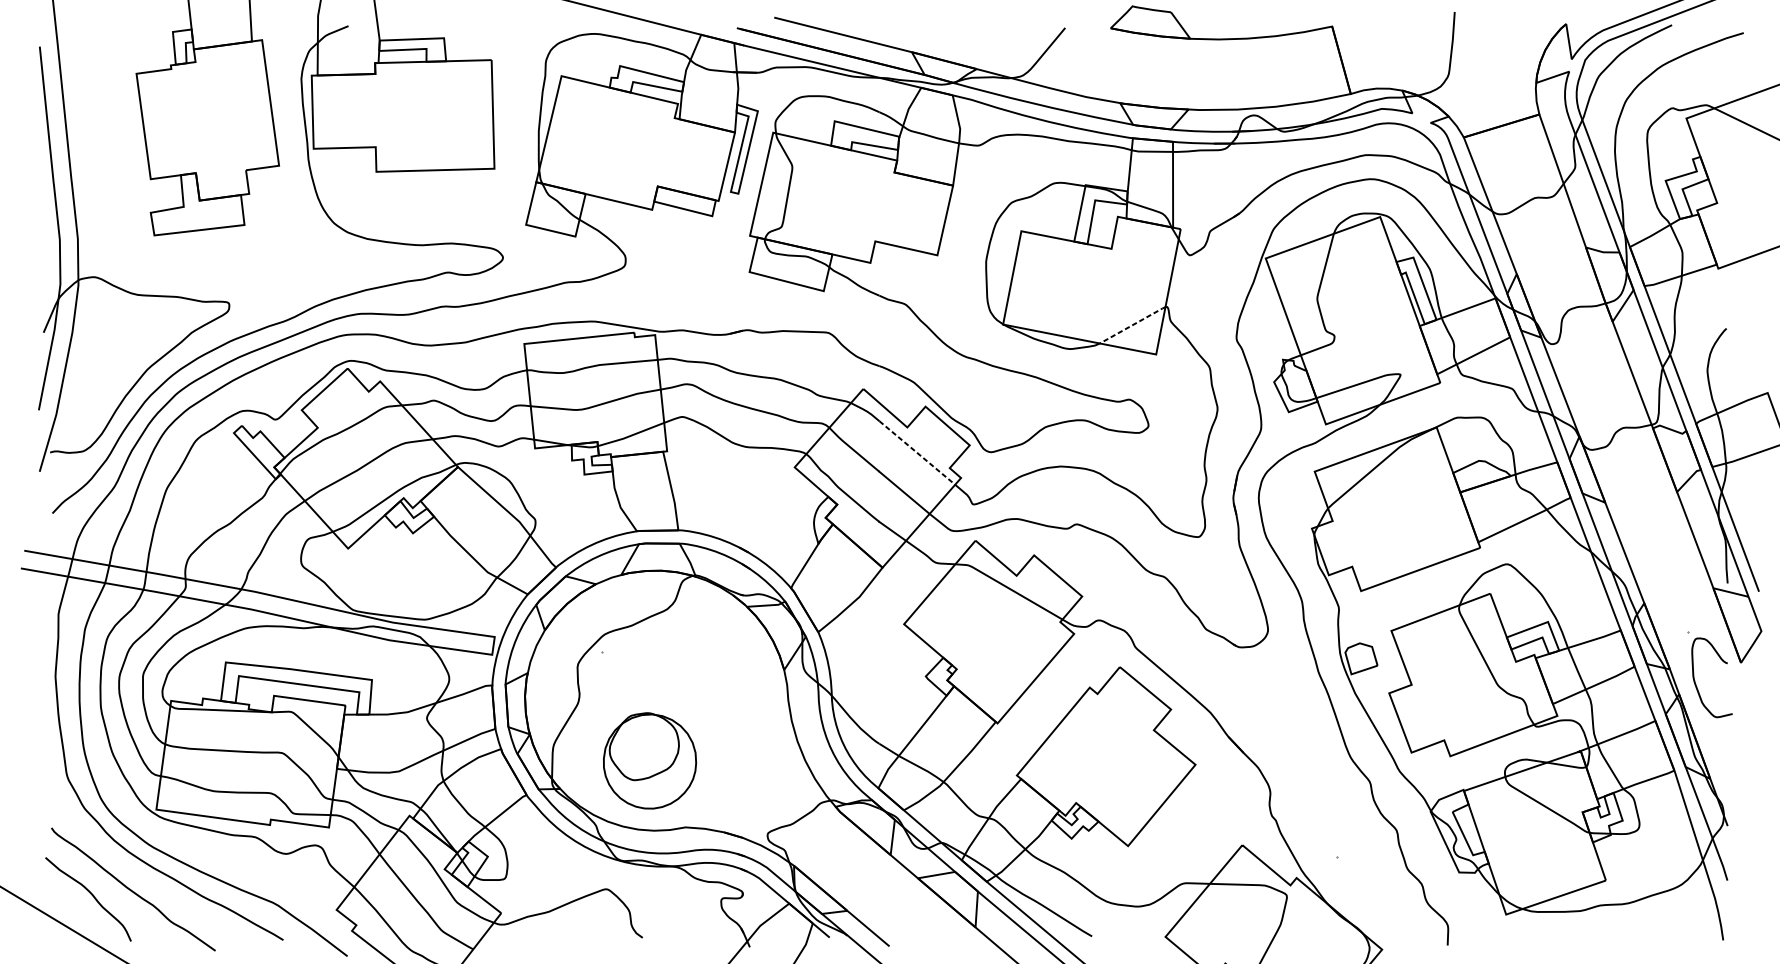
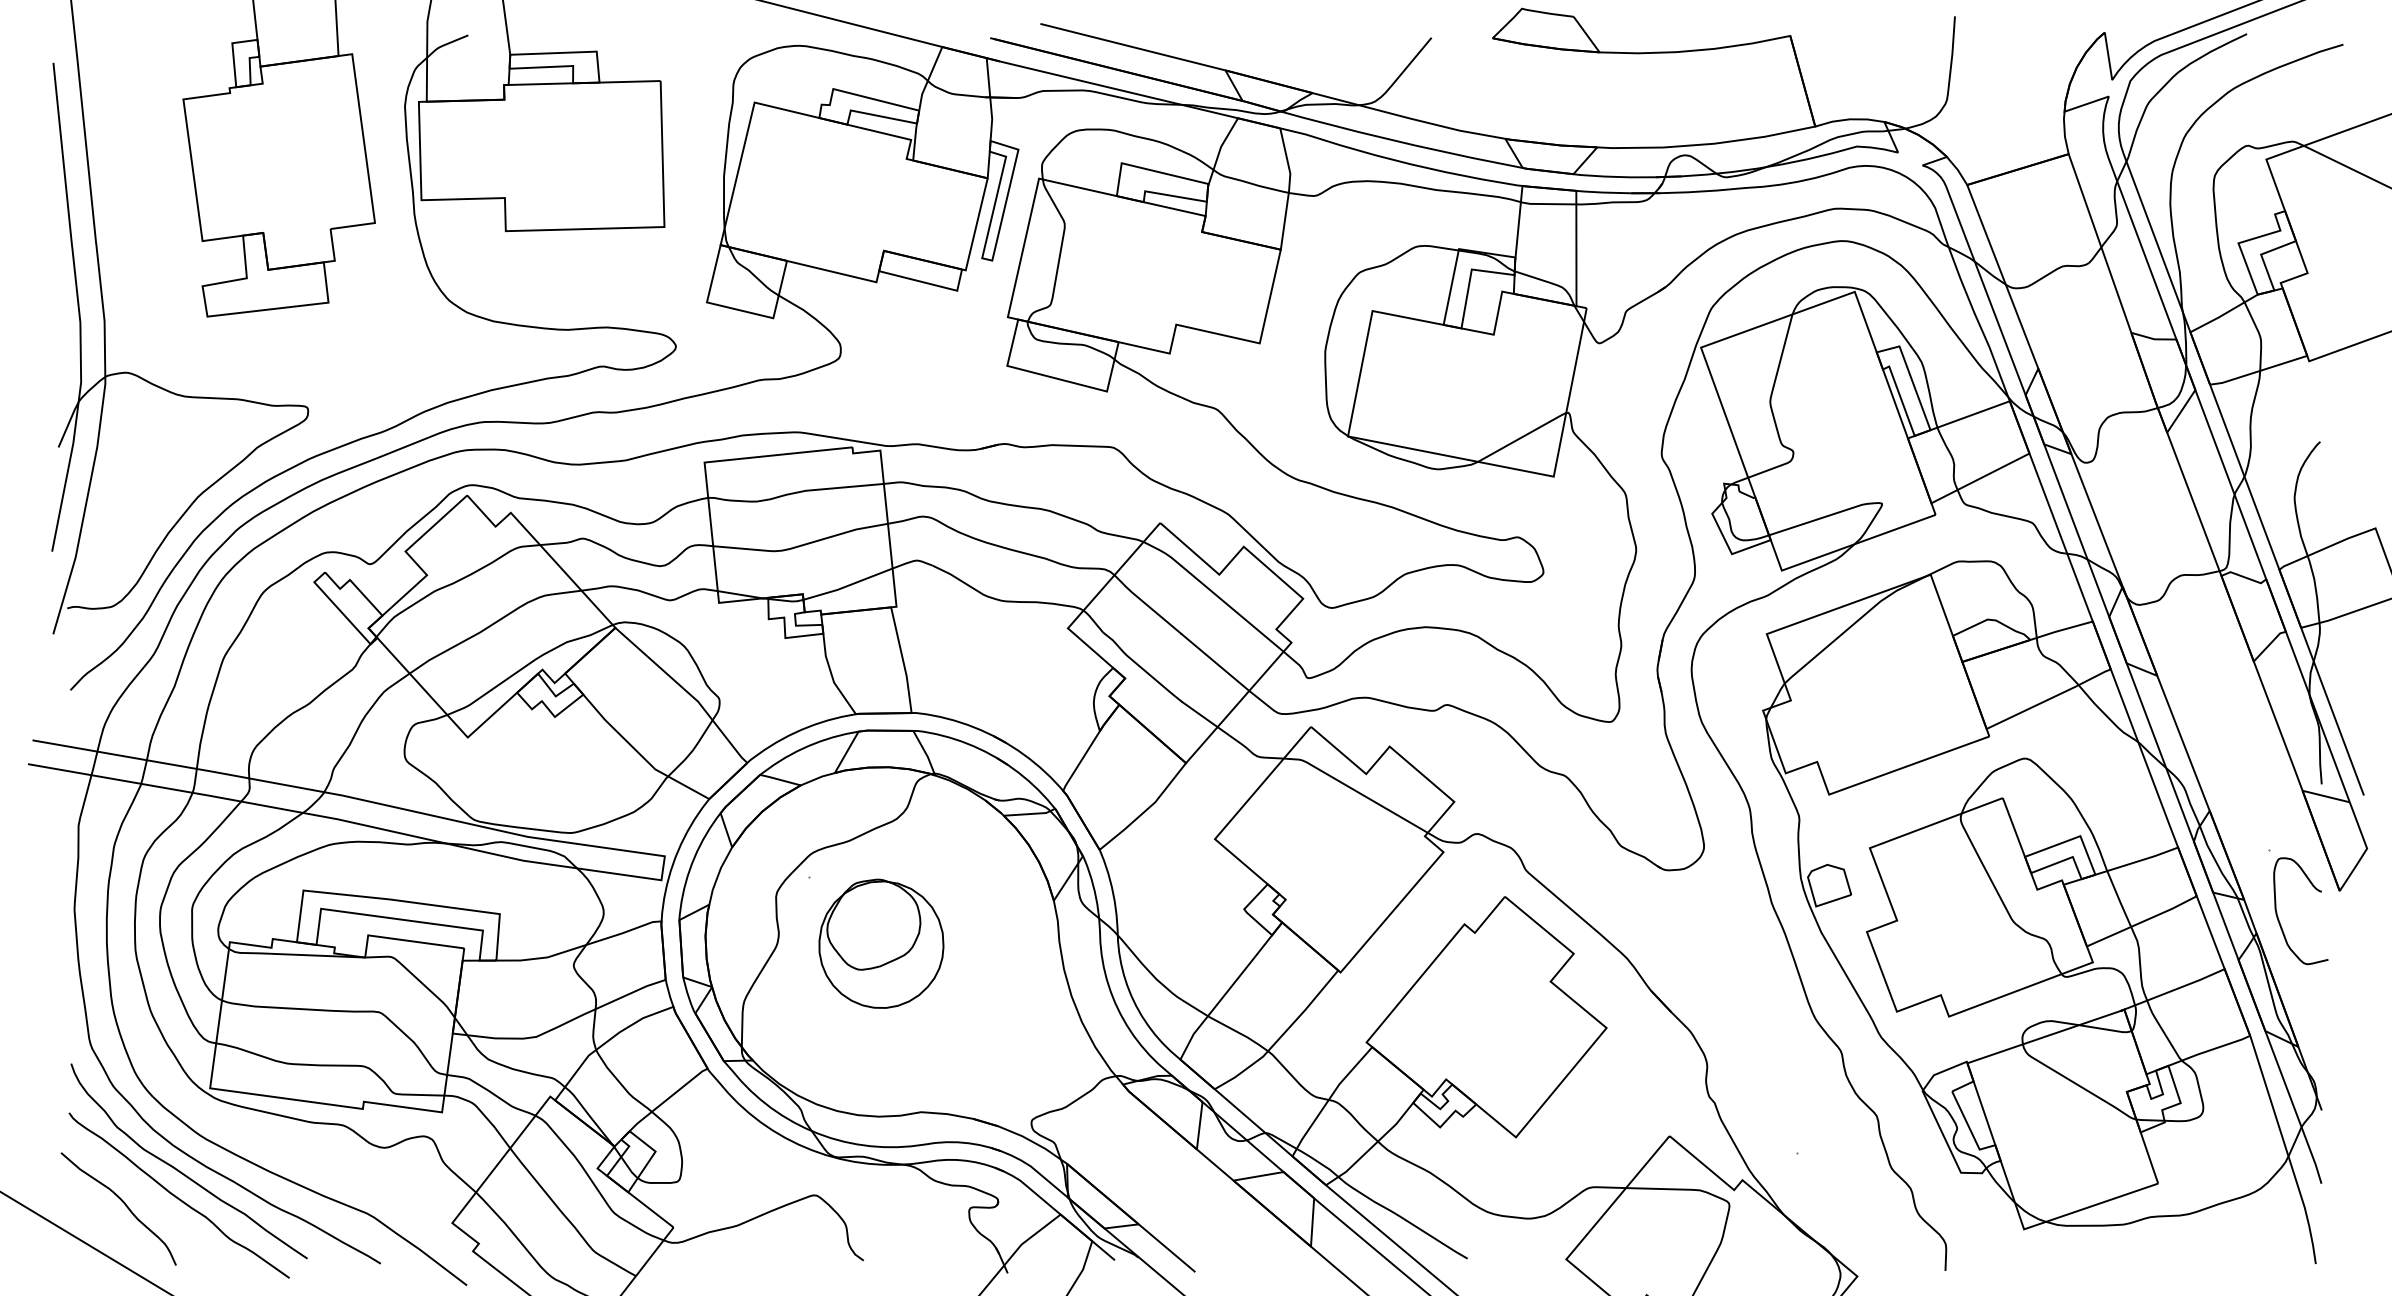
line: (1132, 325) -> (1522, 437), dashed -> solid
line: (917, 453) -> (1233, 609), dashed -> solid
part: (650, 760) -> (881, 943), moved
curve: (135, 871) -> (181, 1171), added

